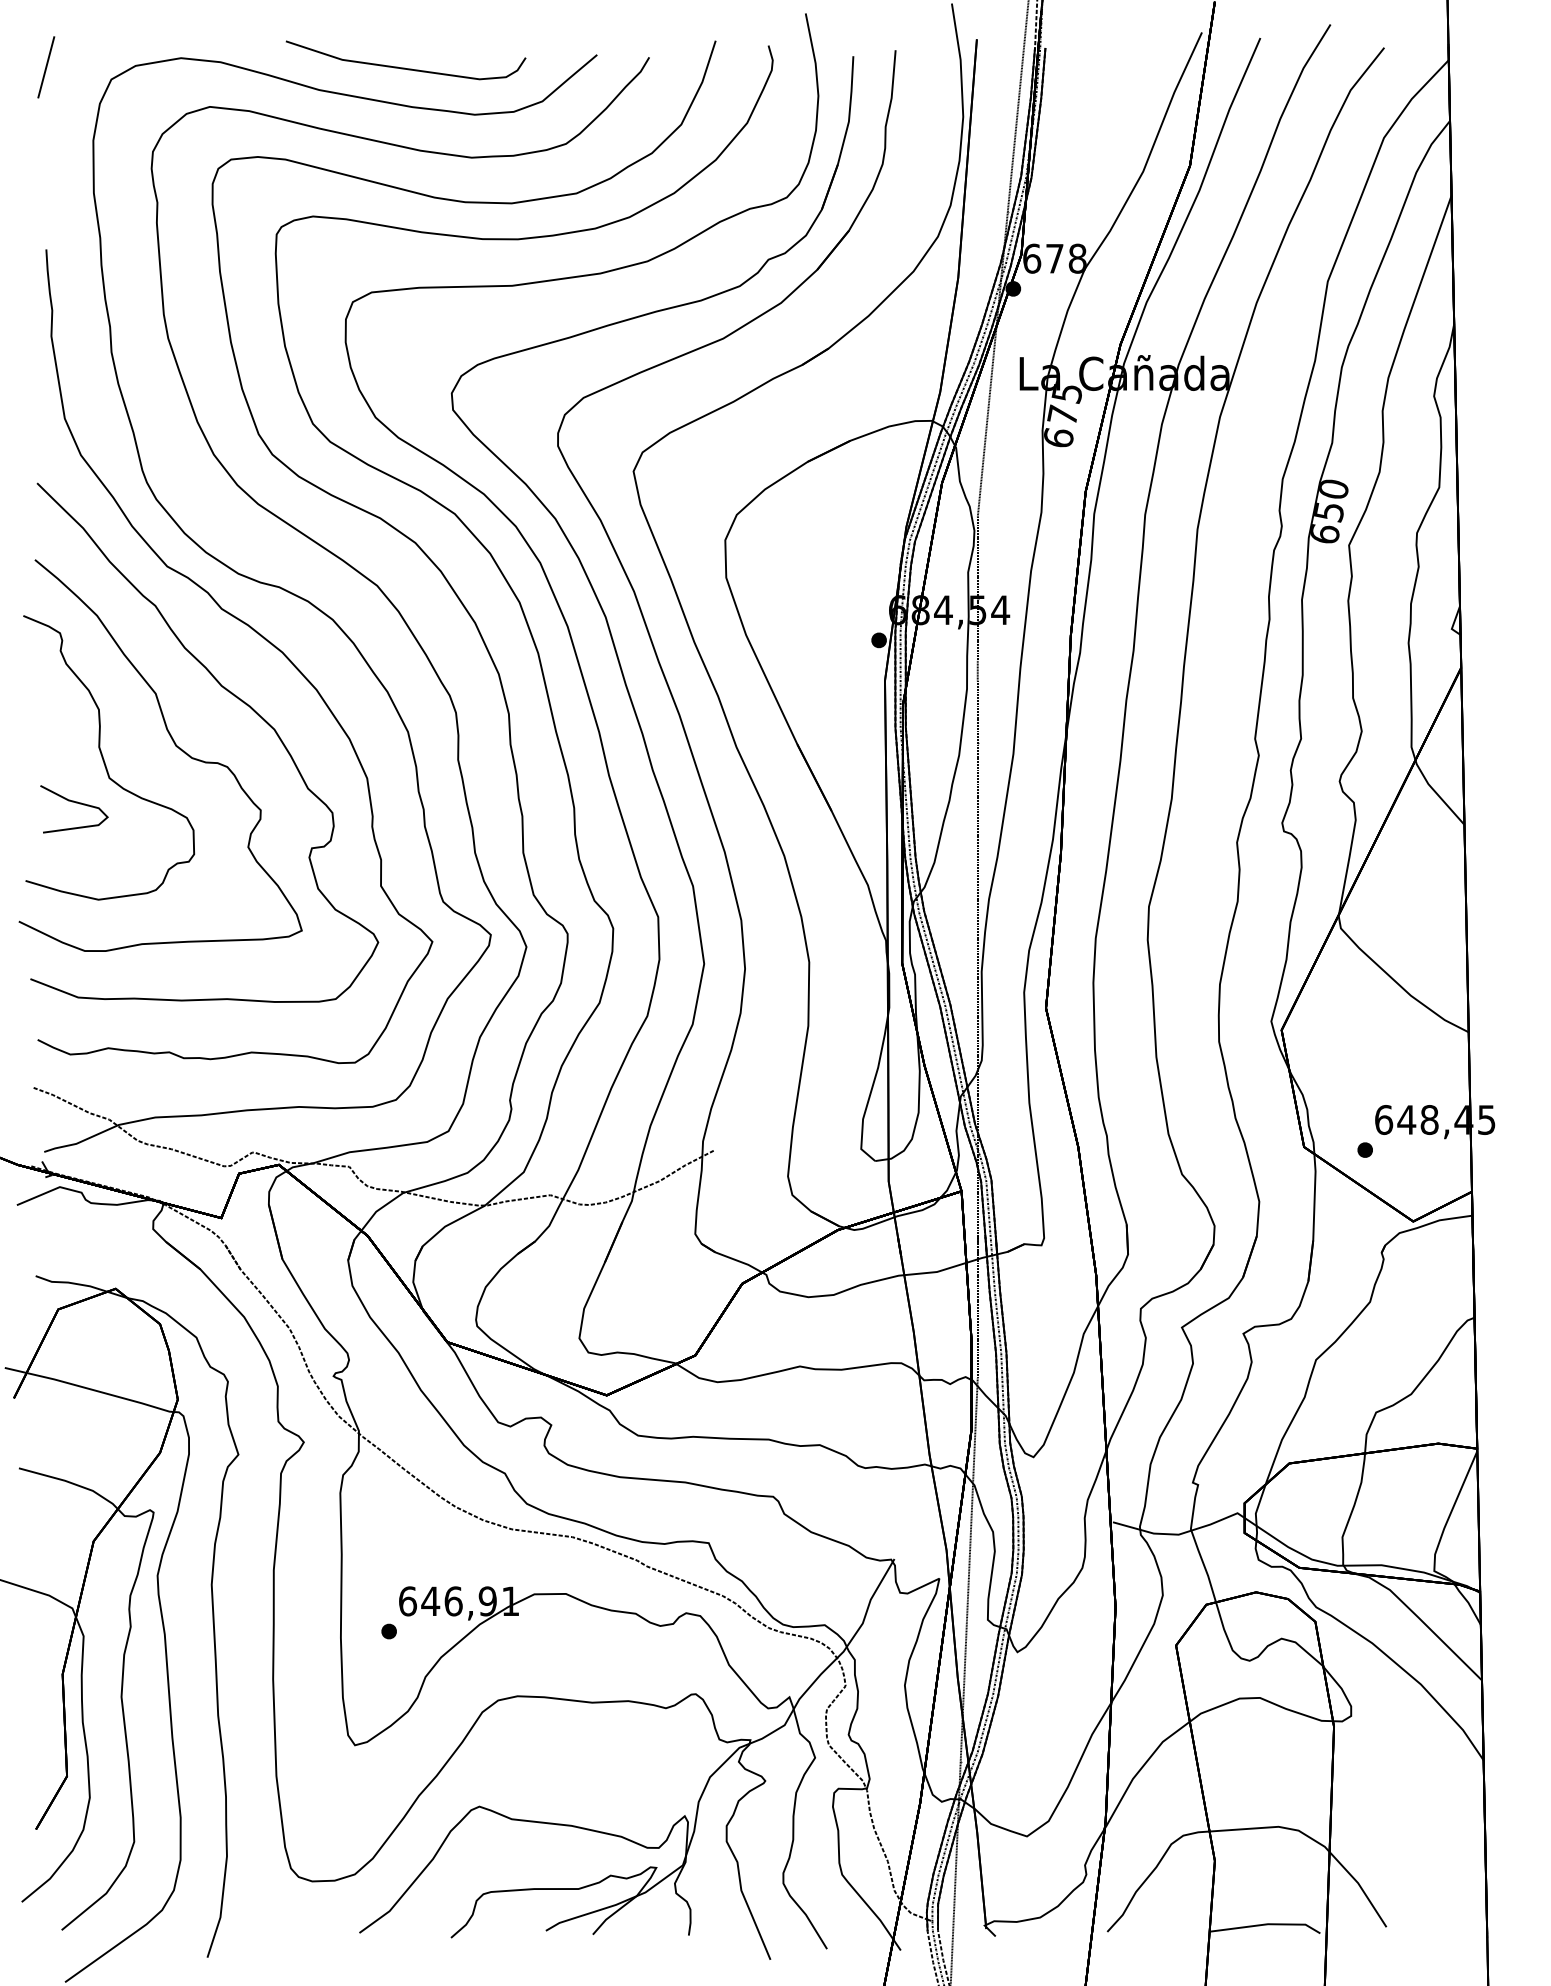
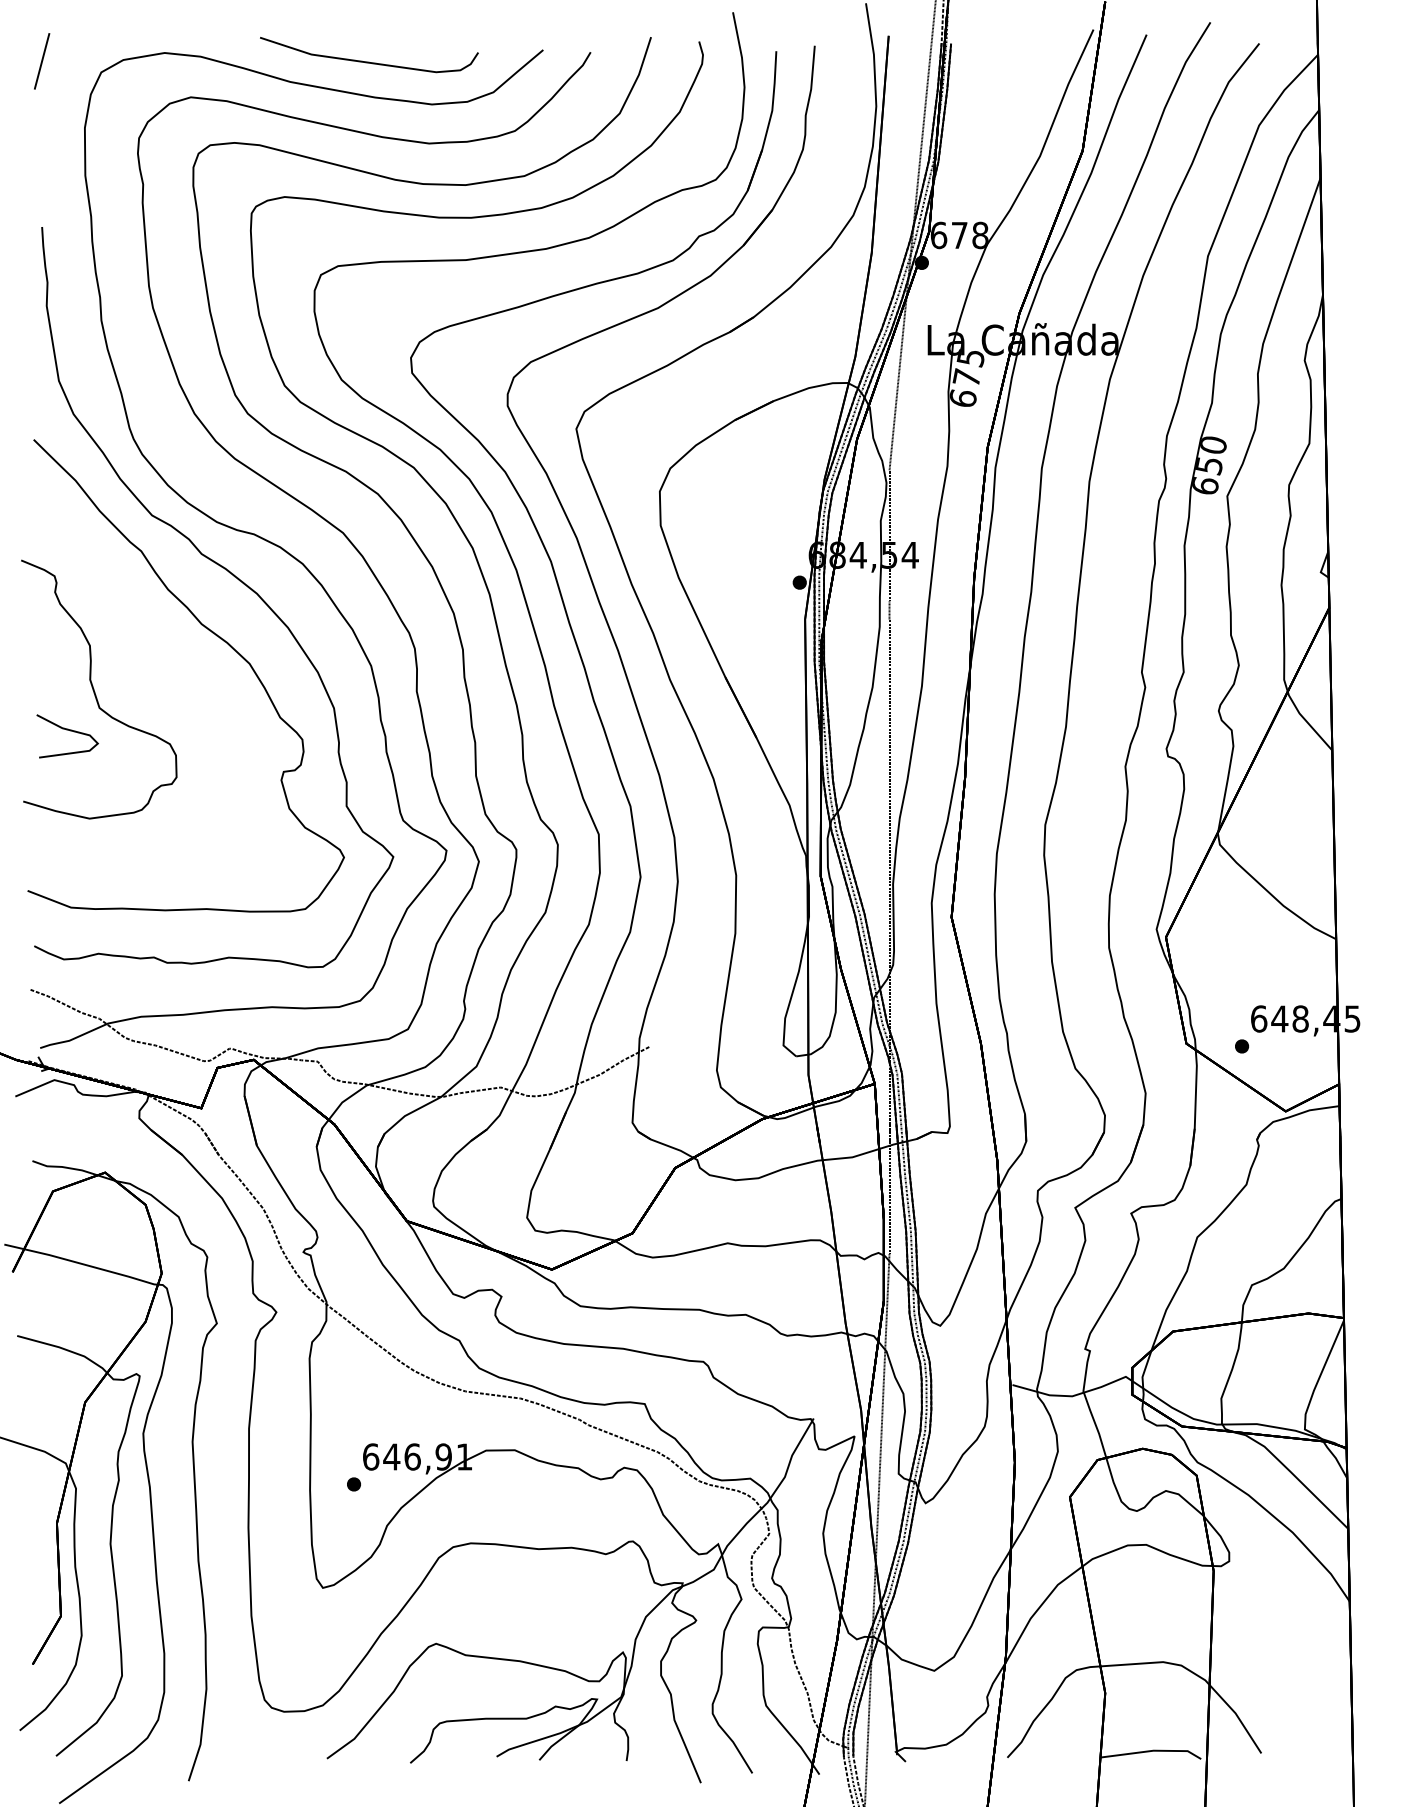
part: (175, 746) -> (159, 679), removed

